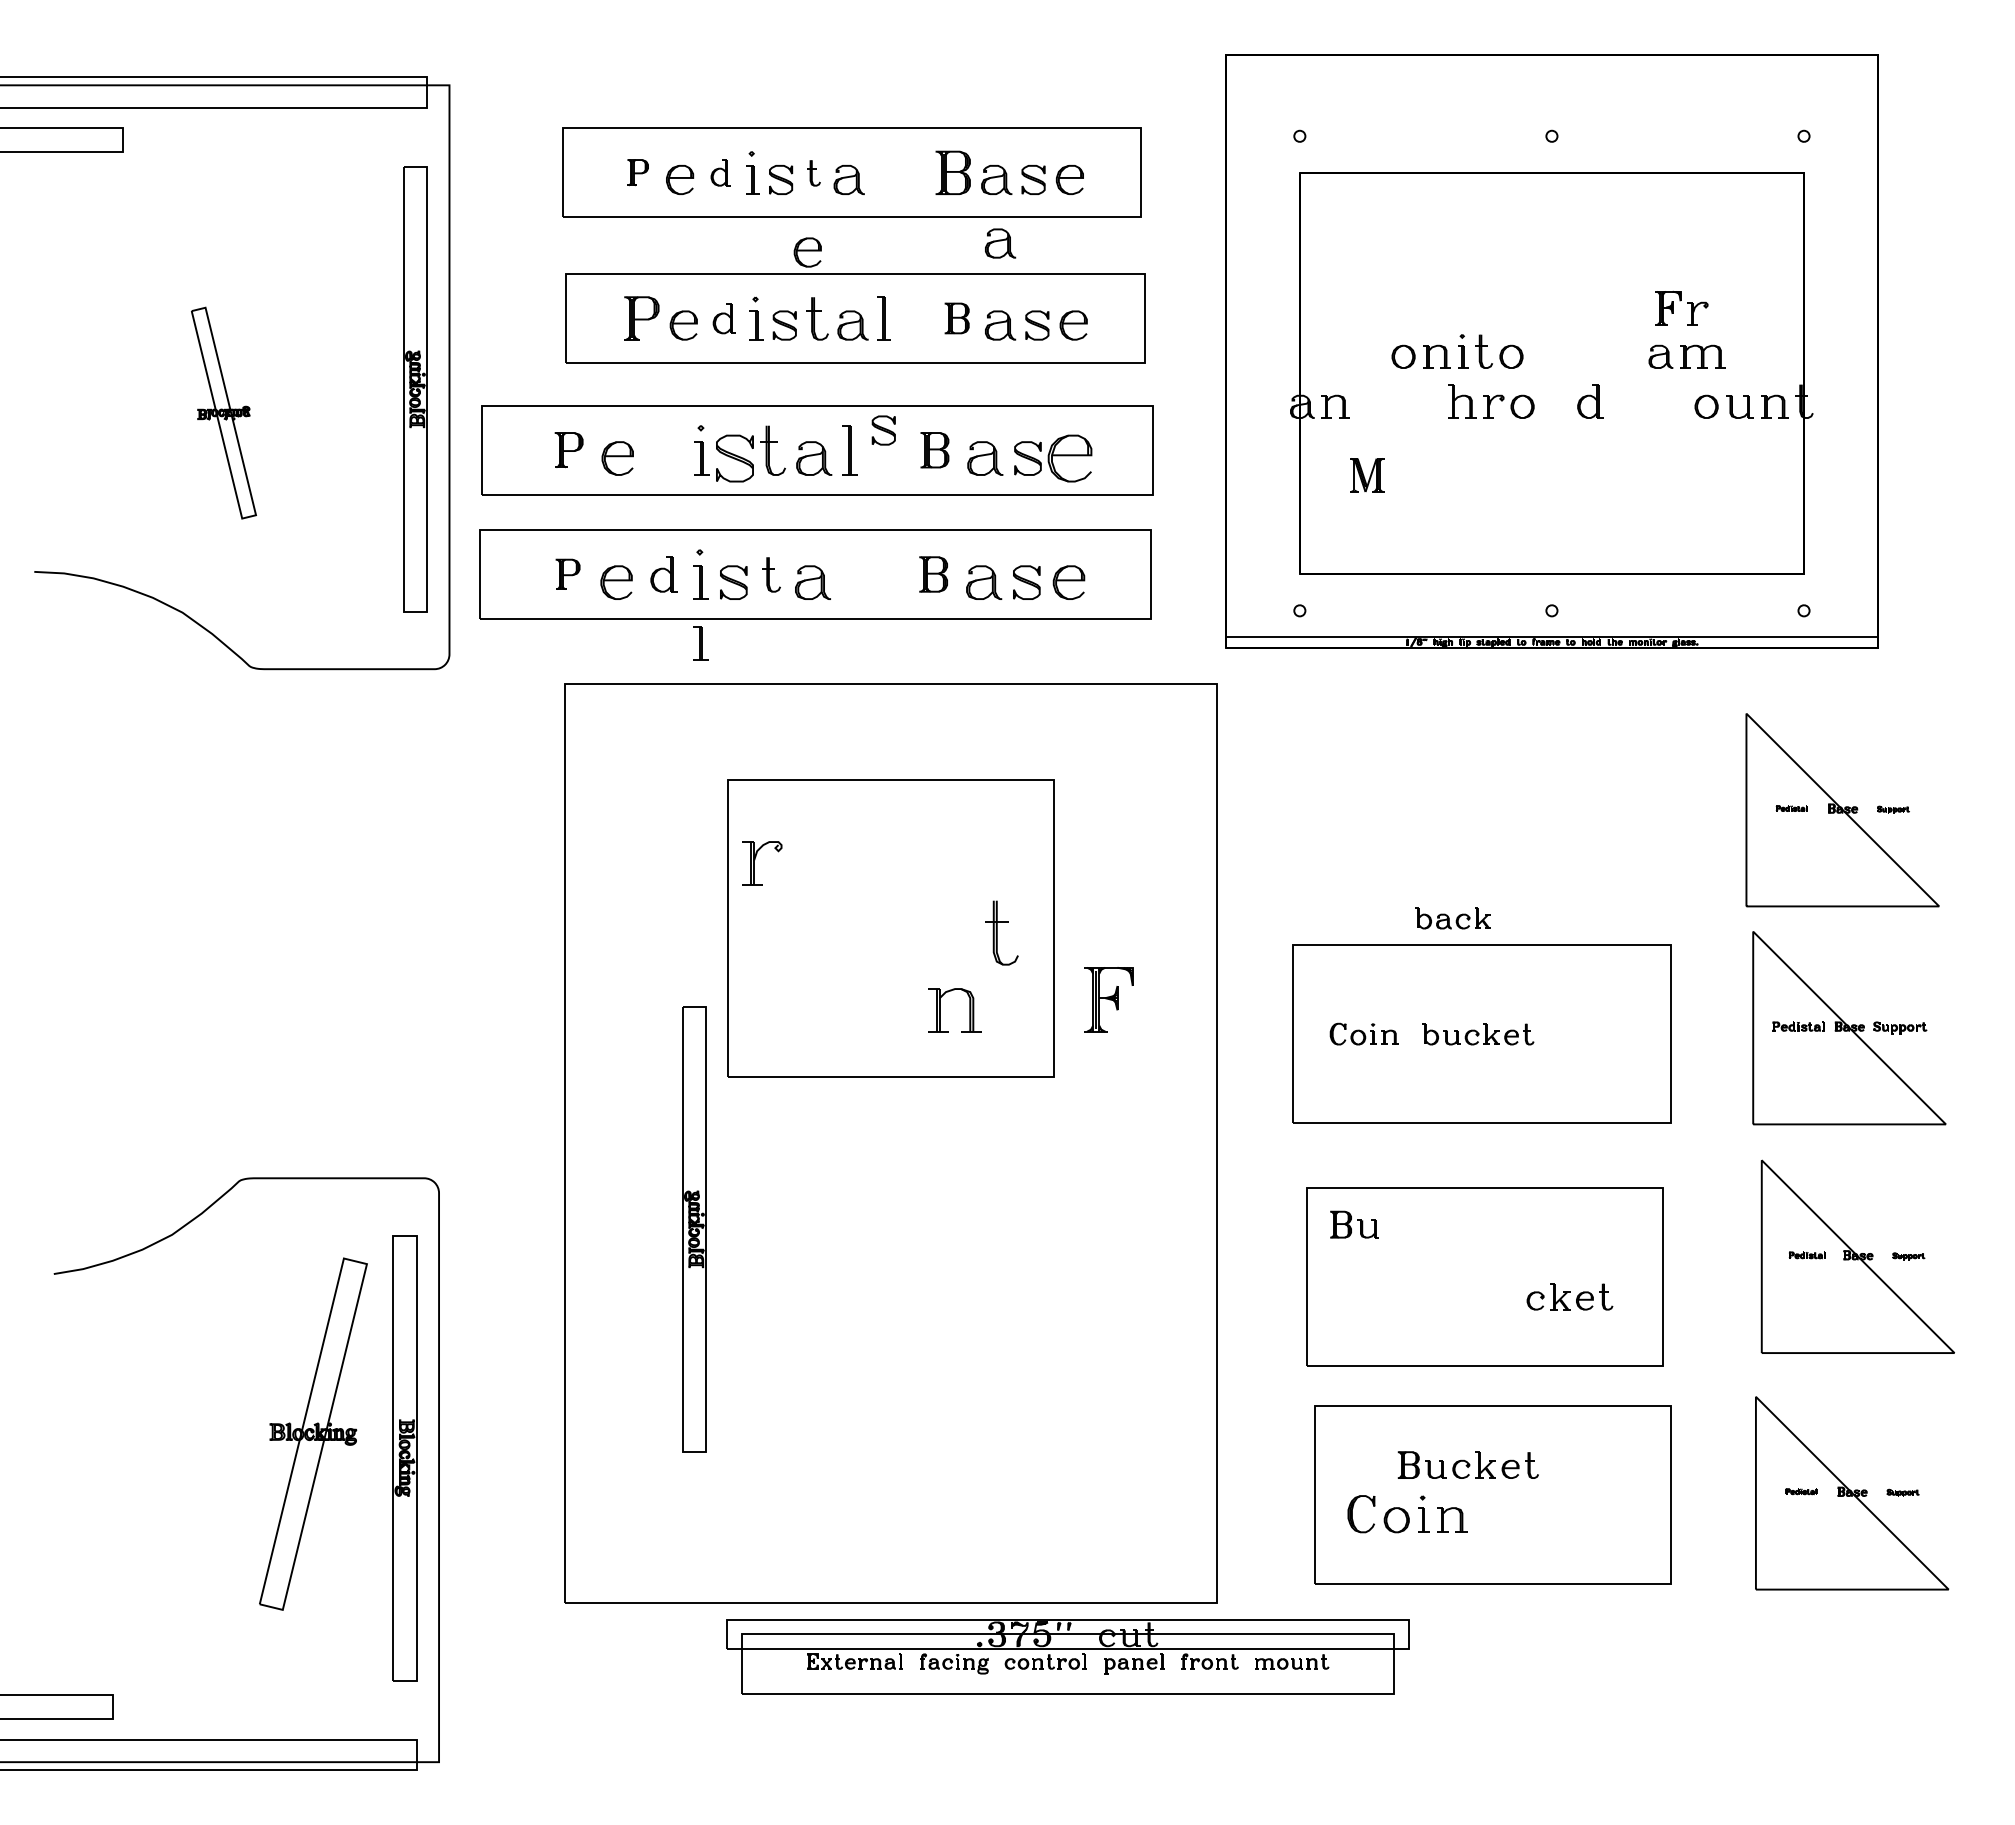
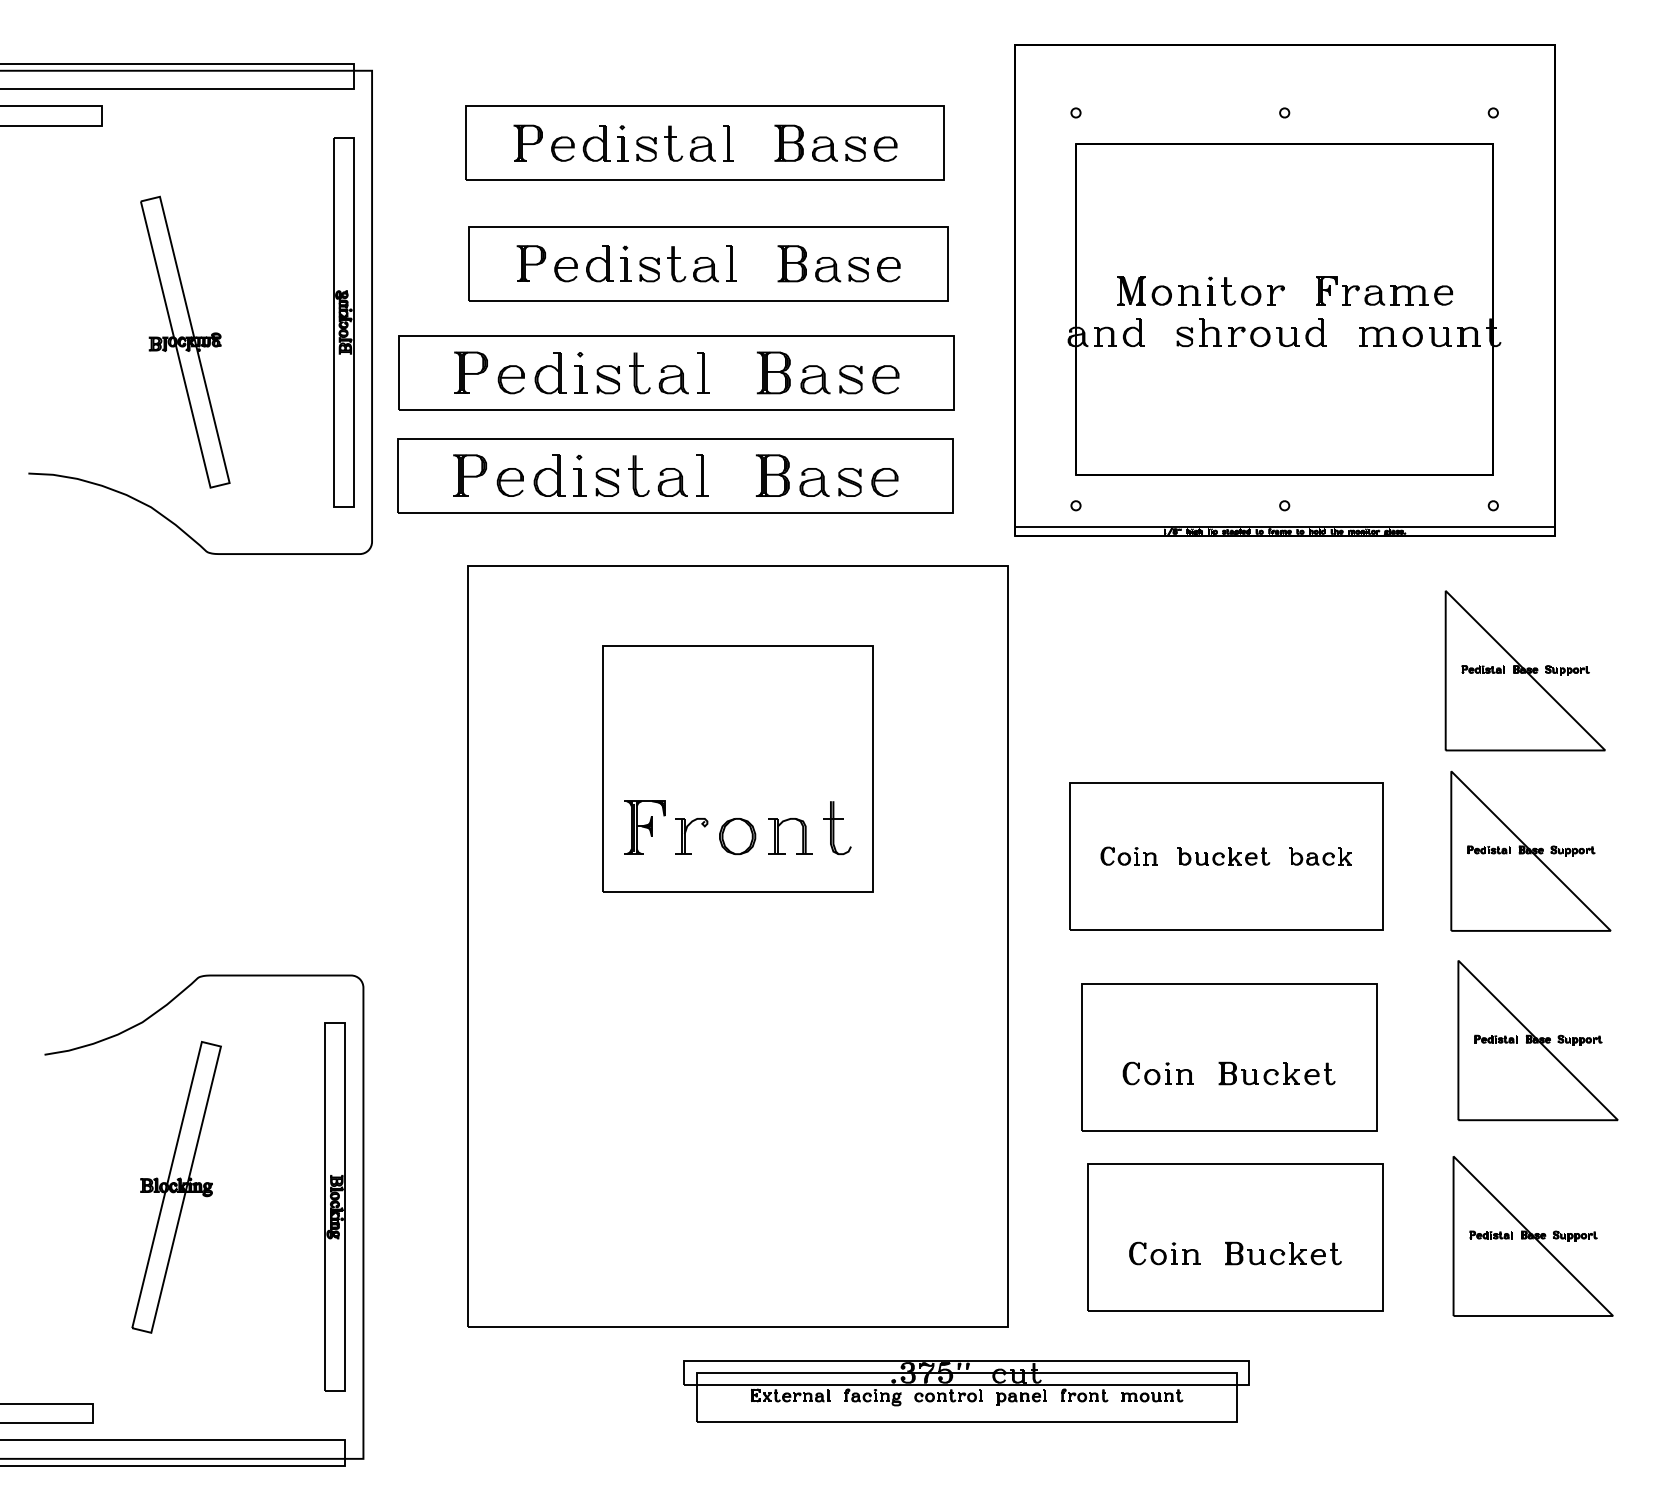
part: (637, 172) -> (527, 142), size x1.67
part: (720, 172) -> (596, 142), size x1.67
part: (813, 172) -> (673, 142), size x1.67
part: (879, 172) -> (728, 142), added
part: (1000, 243) -> (828, 201), removed
part: (807, 252) -> (668, 209), removed
part: (1680, 301) -> (1336, 285), moved
part: (724, 318) -> (599, 263), size x1.43
part: (956, 318) -> (791, 263), size x1.43
part: (1541, 356) -> (1276, 295), added
part: (1743, 356) -> (1443, 295), added
part: (1369, 401) -> (1133, 332), added
part: (1430, 406) -> (1184, 336), added
part: (1548, 406) -> (1281, 336), added
part: (1664, 406) -> (1377, 336), added
part: (223, 412) -> (185, 341), size x1.67
part: (883, 430) -> (731, 356), removed
part: (568, 449) -> (470, 372), size x1.43
part: (934, 449) -> (773, 372), size x1.43
part: (665, 450) -> (550, 373), added
part: (734, 458) -> (608, 379), size x0.71
part: (1070, 458) -> (886, 379), size x0.71
part: (1367, 475) -> (1132, 291), moved
part: (567, 574) -> (469, 475), size x1.67
part: (663, 574) -> (549, 475), size x1.43
part: (771, 574) -> (638, 475), size x1.43
part: (848, 574) -> (702, 475), added
part: (933, 574) -> (772, 475), size x1.43
part: (700, 643) -> (579, 532), removed
part: (1791, 808) -> (1482, 669), size x1.67
part: (1893, 809) -> (1567, 670), size x1.67
part: (754, 863) -> (684, 836), moved
part: (1452, 918) -> (1319, 856), moved
part: (1001, 932) -> (837, 827), moved
part: (1108, 999) -> (644, 827), moved
part: (890, 1010) -> (737, 836), added
part: (1354, 1224) -> (1238, 1073), moved
part: (694, 1229) -> (574, 1017), removed
part: (1807, 1255) -> (1496, 1039), size x1.43
part: (1908, 1256) -> (1579, 1040), size x1.67
part: (1399, 1296) -> (1158, 1073), added
part: (313, 1433) -> (176, 1186), moved
part: (1467, 1464) -> (1282, 1253), moved
part: (1801, 1491) -> (1491, 1234), size x1.67
part: (1903, 1492) -> (1575, 1235), size x1.67
part: (1406, 1513) -> (1164, 1253), size x0.71
part: (1067, 1656) -> (966, 1391), moved

